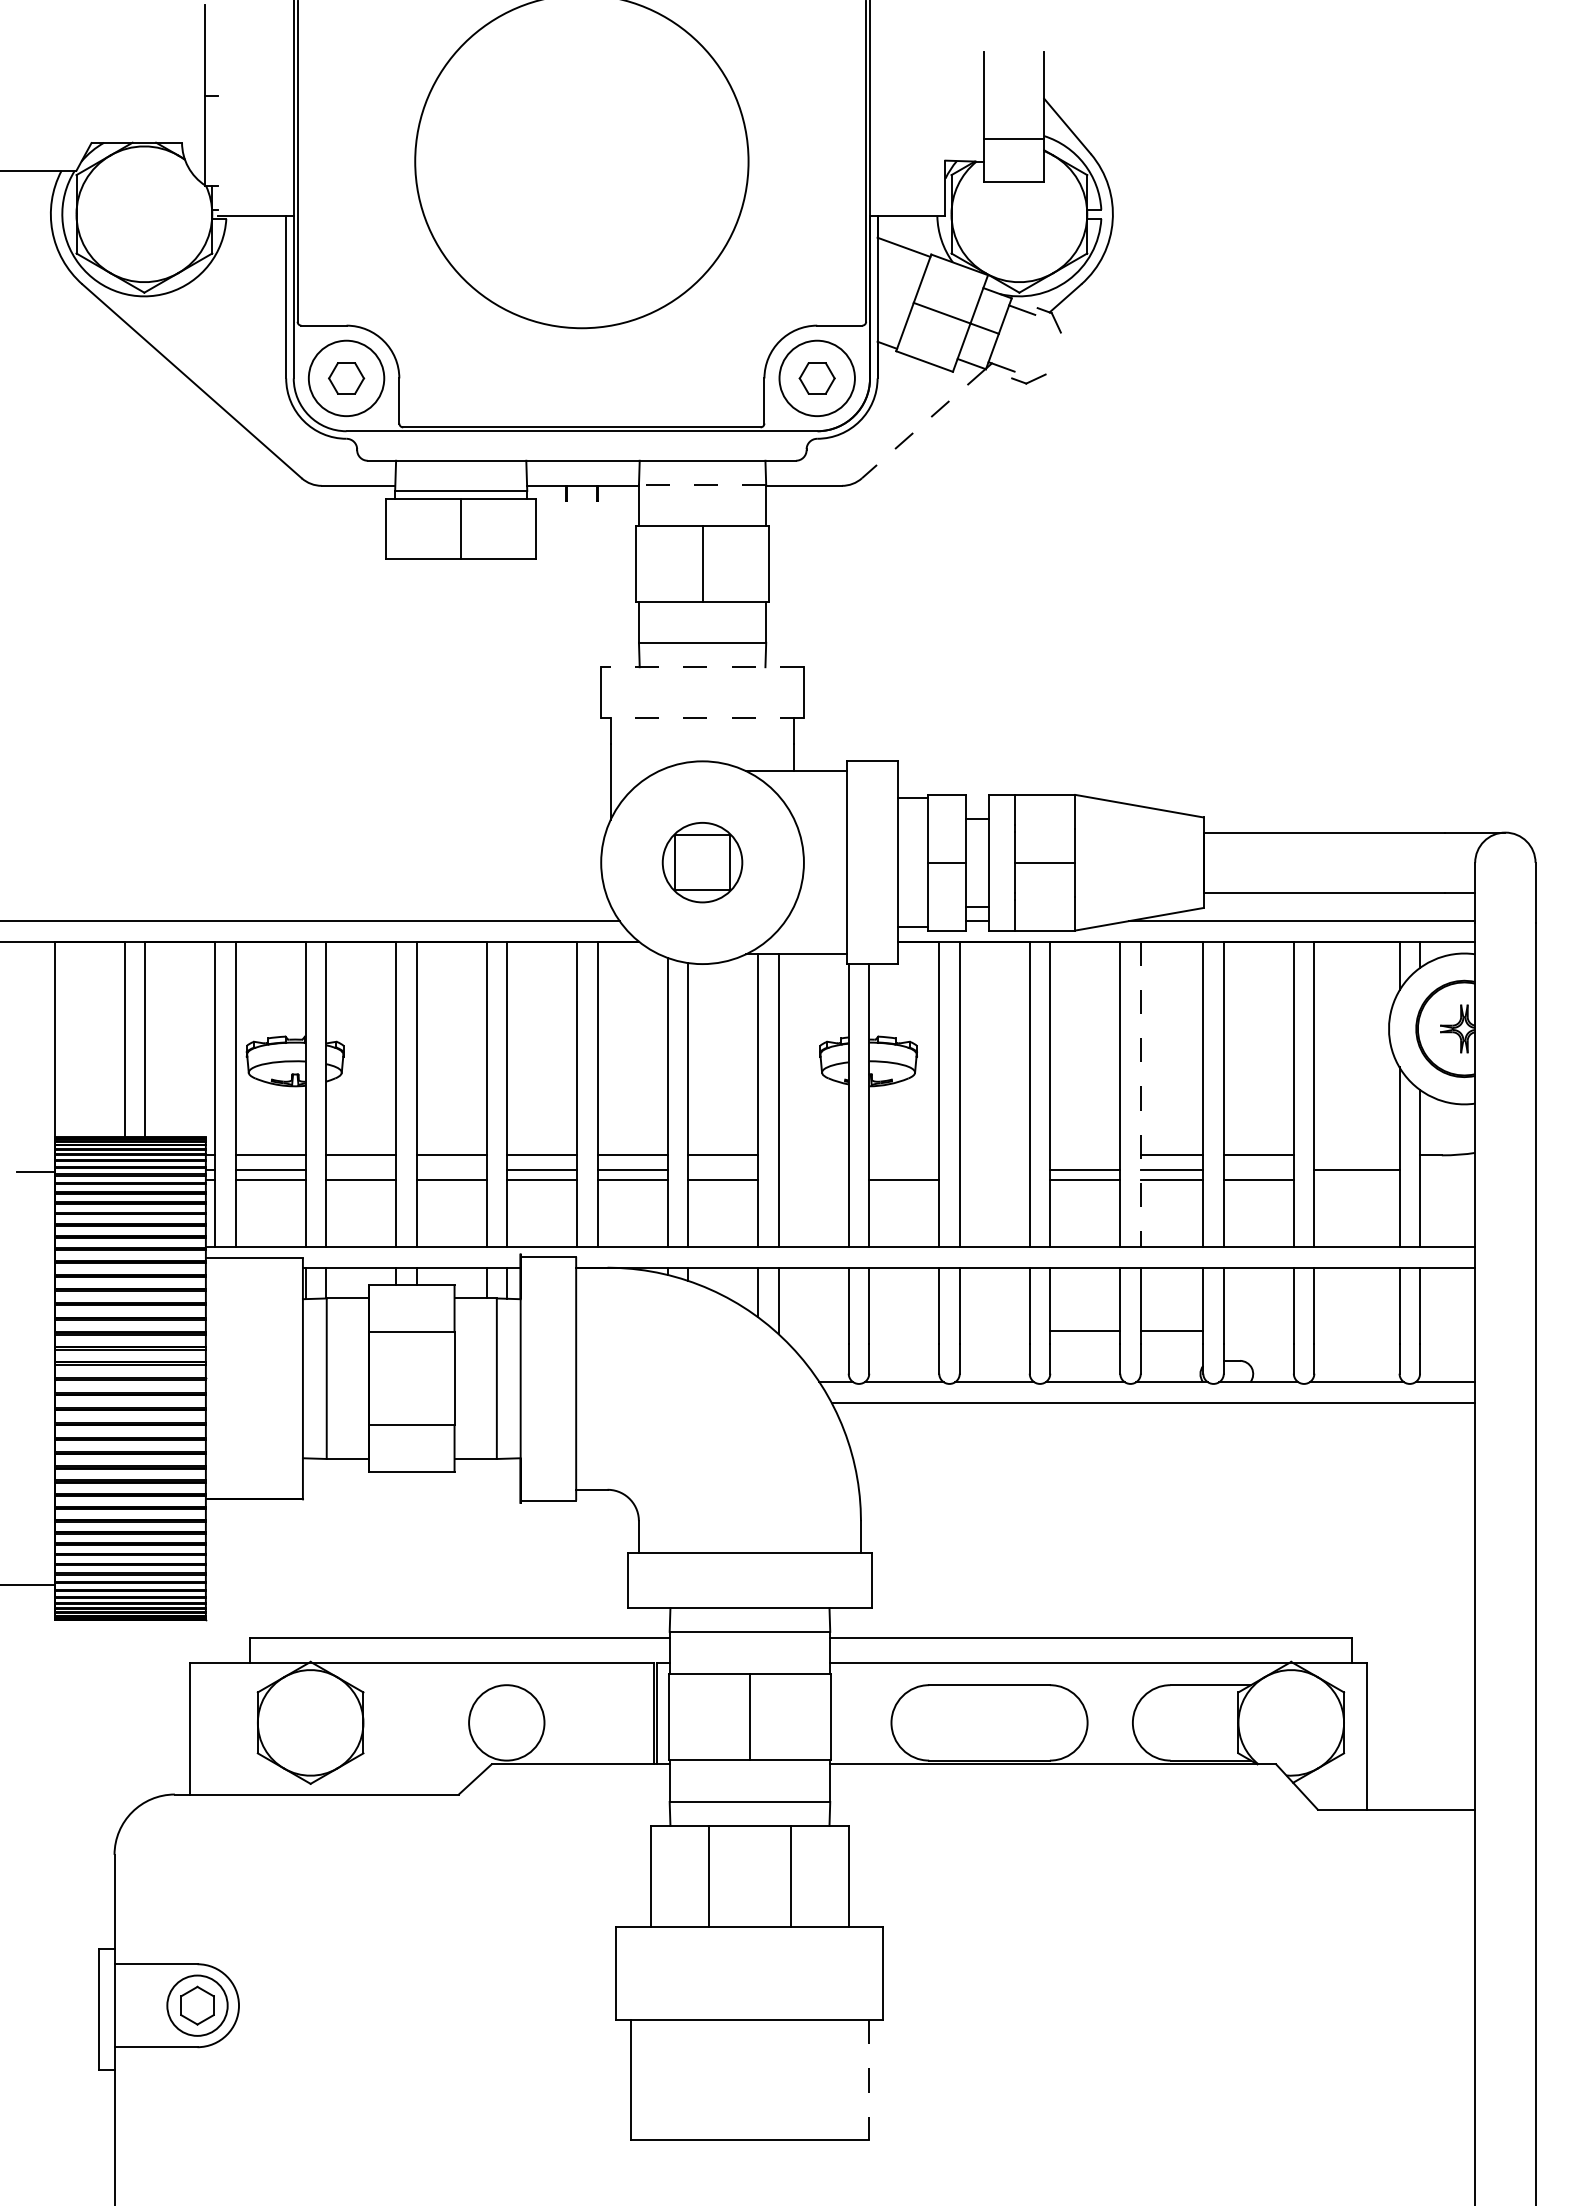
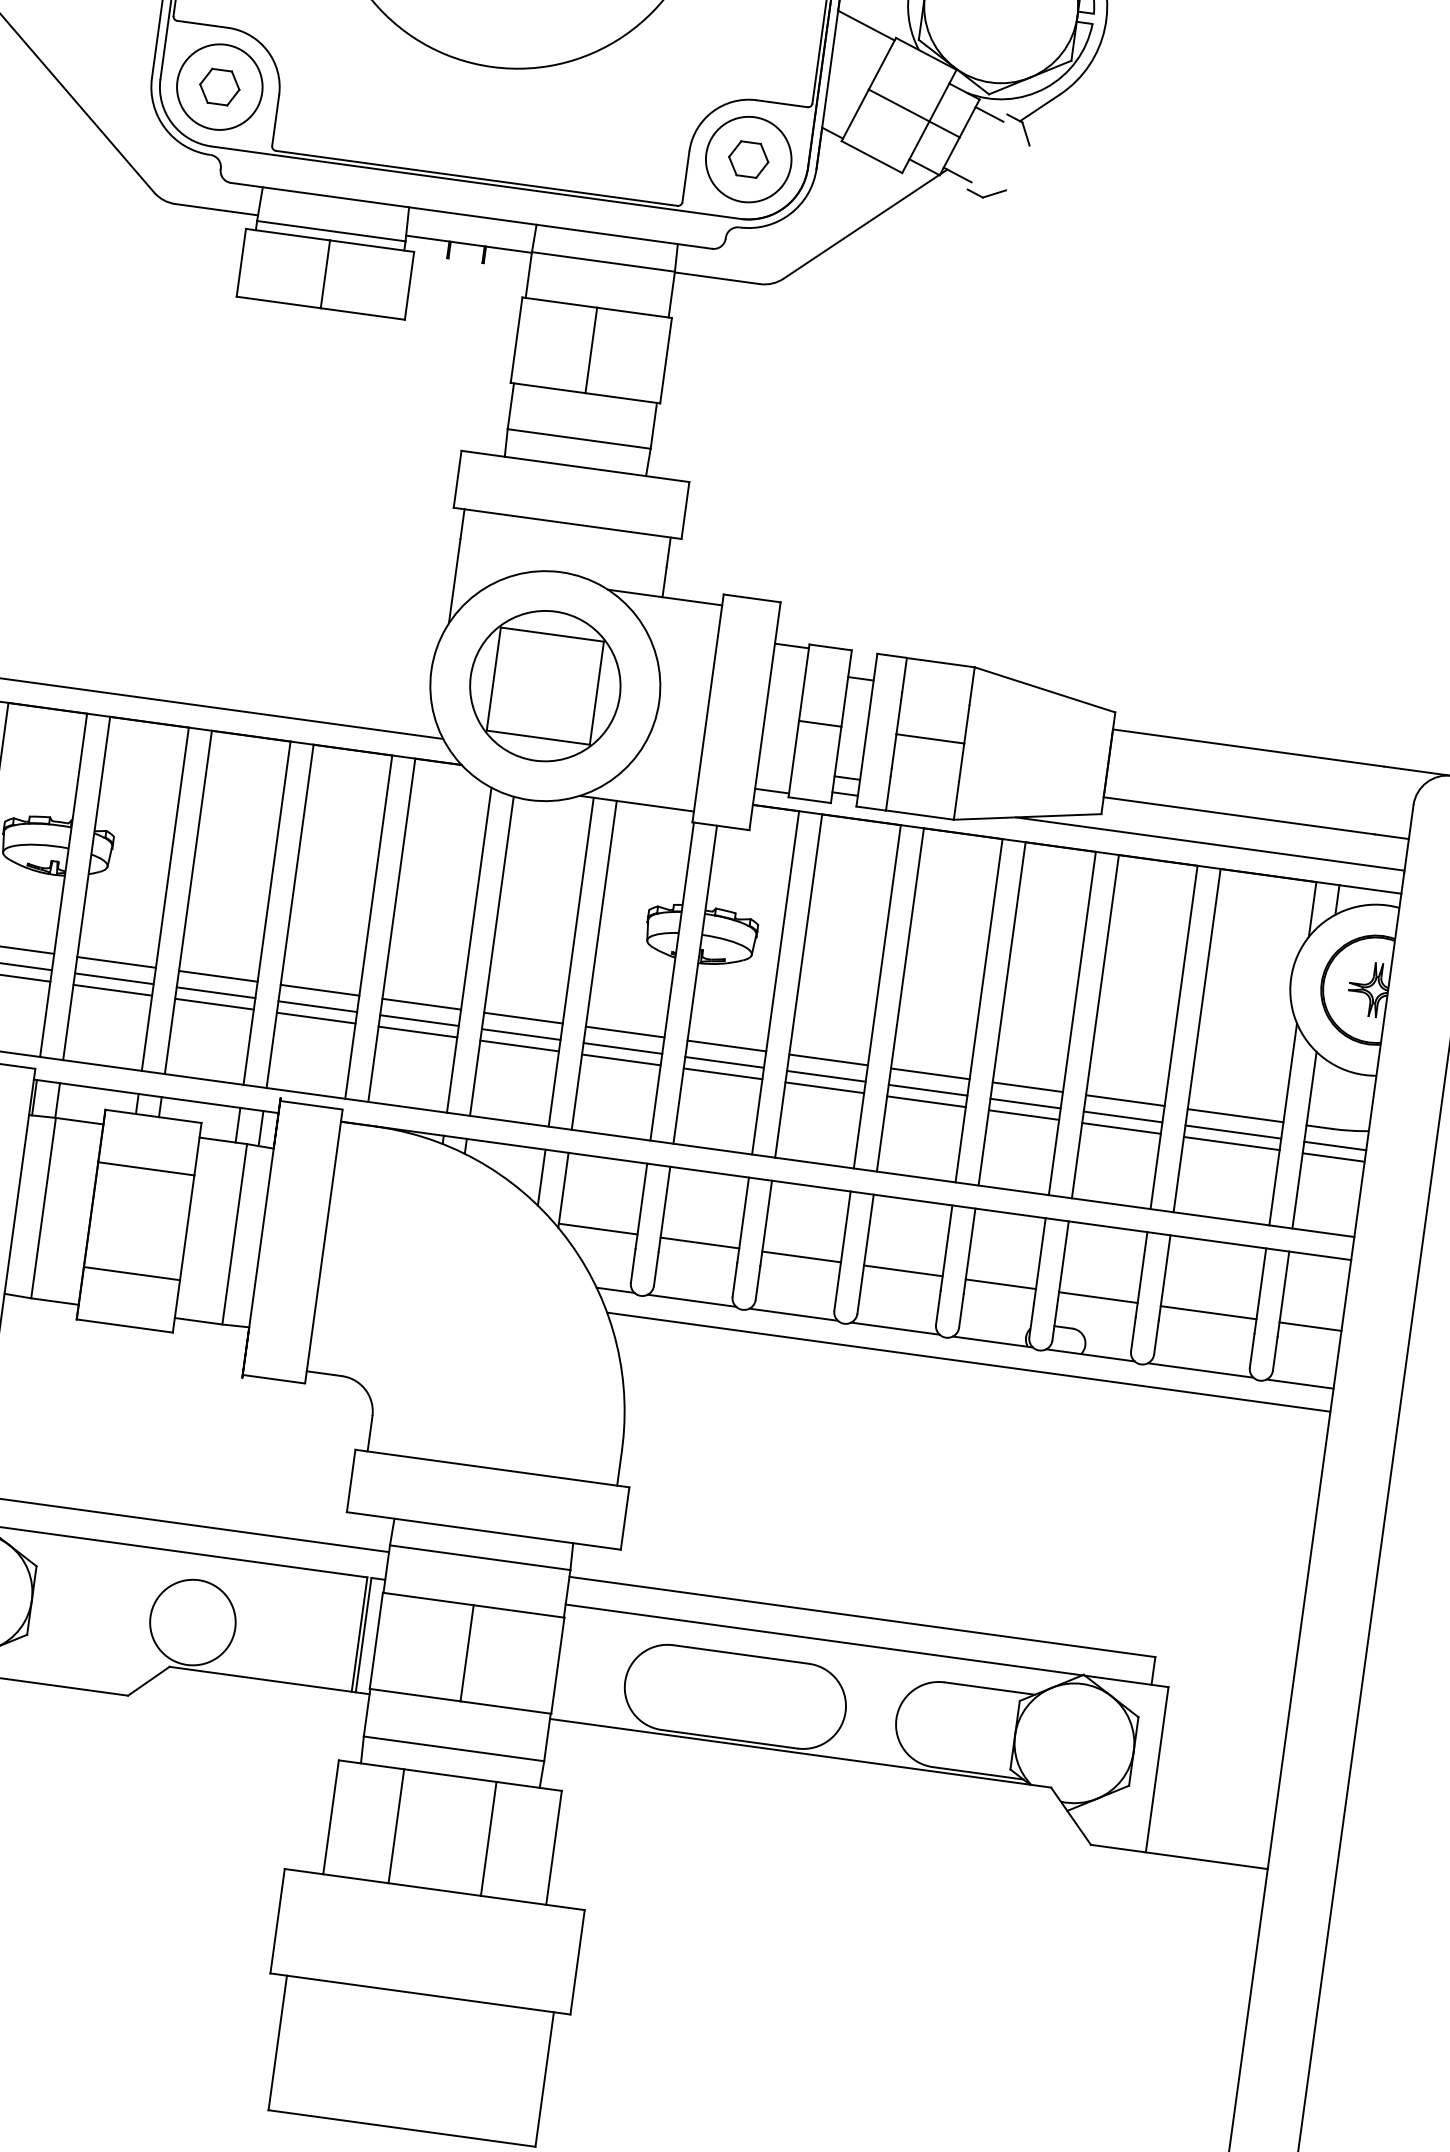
line: (923, 424) -> (861, 227), dashed -> solid
line: (702, 485) -> (603, 262), dashed -> solid
line: (702, 667) -> (575, 466), dashed -> solid
line: (702, 717) -> (567, 522), dashed -> solid
part: (702, 862) -> (545, 685), size x1.67
line: (1140, 1094) -> (1001, 1013), dashed -> solid
line: (813, 1155) -> (624, 1032), added
line: (904, 1155) -> (727, 1046), added
line: (994, 1155) -> (828, 1060), added
line: (1085, 1155) -> (930, 1074), added
line: (1356, 1155) -> (1235, 1115), added
line: (361, 1169) -> (114, 978), added
line: (451, 1169) -> (215, 992), added
line: (723, 1169) -> (521, 1034), added
line: (813, 1169) -> (622, 1047), added
line: (904, 1169) -> (725, 1061), added
line: (994, 1169) -> (826, 1075), added
line: (1258, 1169) -> (1122, 1116), added
line: (1447, 1169) -> (1335, 1145), added
line: (813, 1180) -> (621, 1060), added
line: (994, 1180) -> (824, 1088), added
line: (1356, 1180) -> (1231, 1143), added
line: (1447, 1180) -> (1333, 1157), added
line: (813, 1330) -> (597, 1228), added
line: (904, 1330) -> (700, 1242), added
line: (994, 1330) -> (801, 1256), added
line: (1258, 1330) -> (1098, 1297), added
line: (1356, 1330) -> (1208, 1312), added
line: (1447, 1330) -> (1310, 1326), added
line: (868, 2079) -> (544, 2078), dashed -> solid

